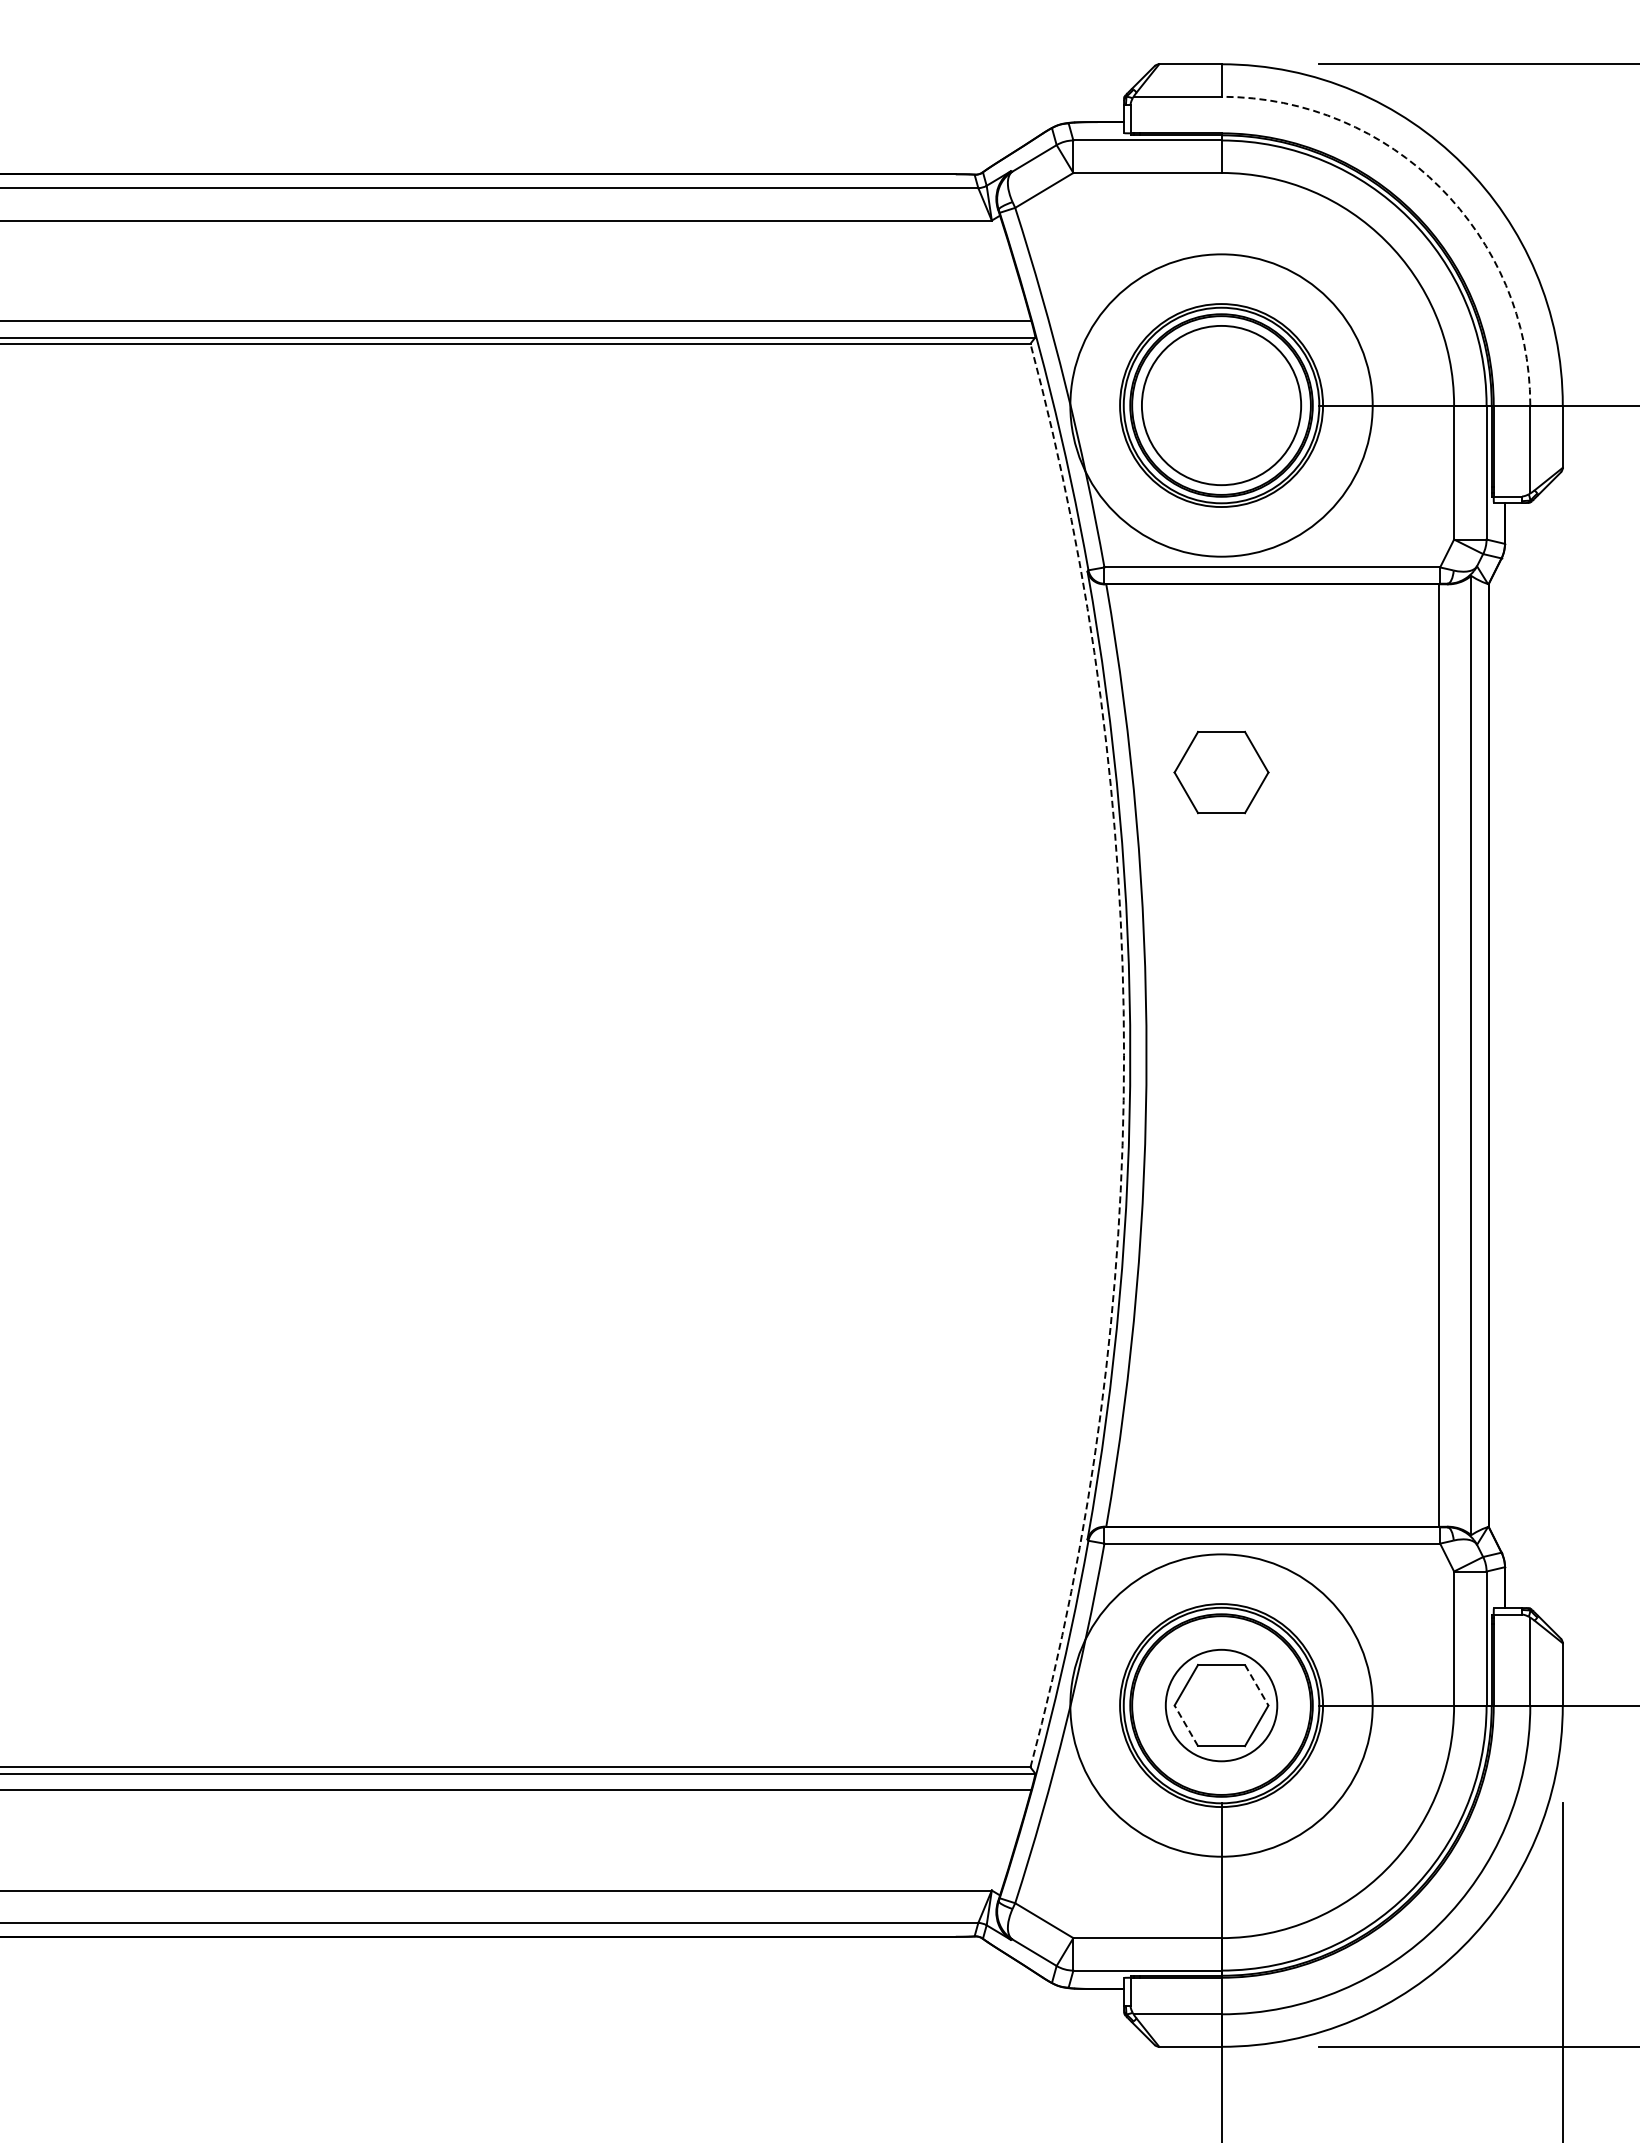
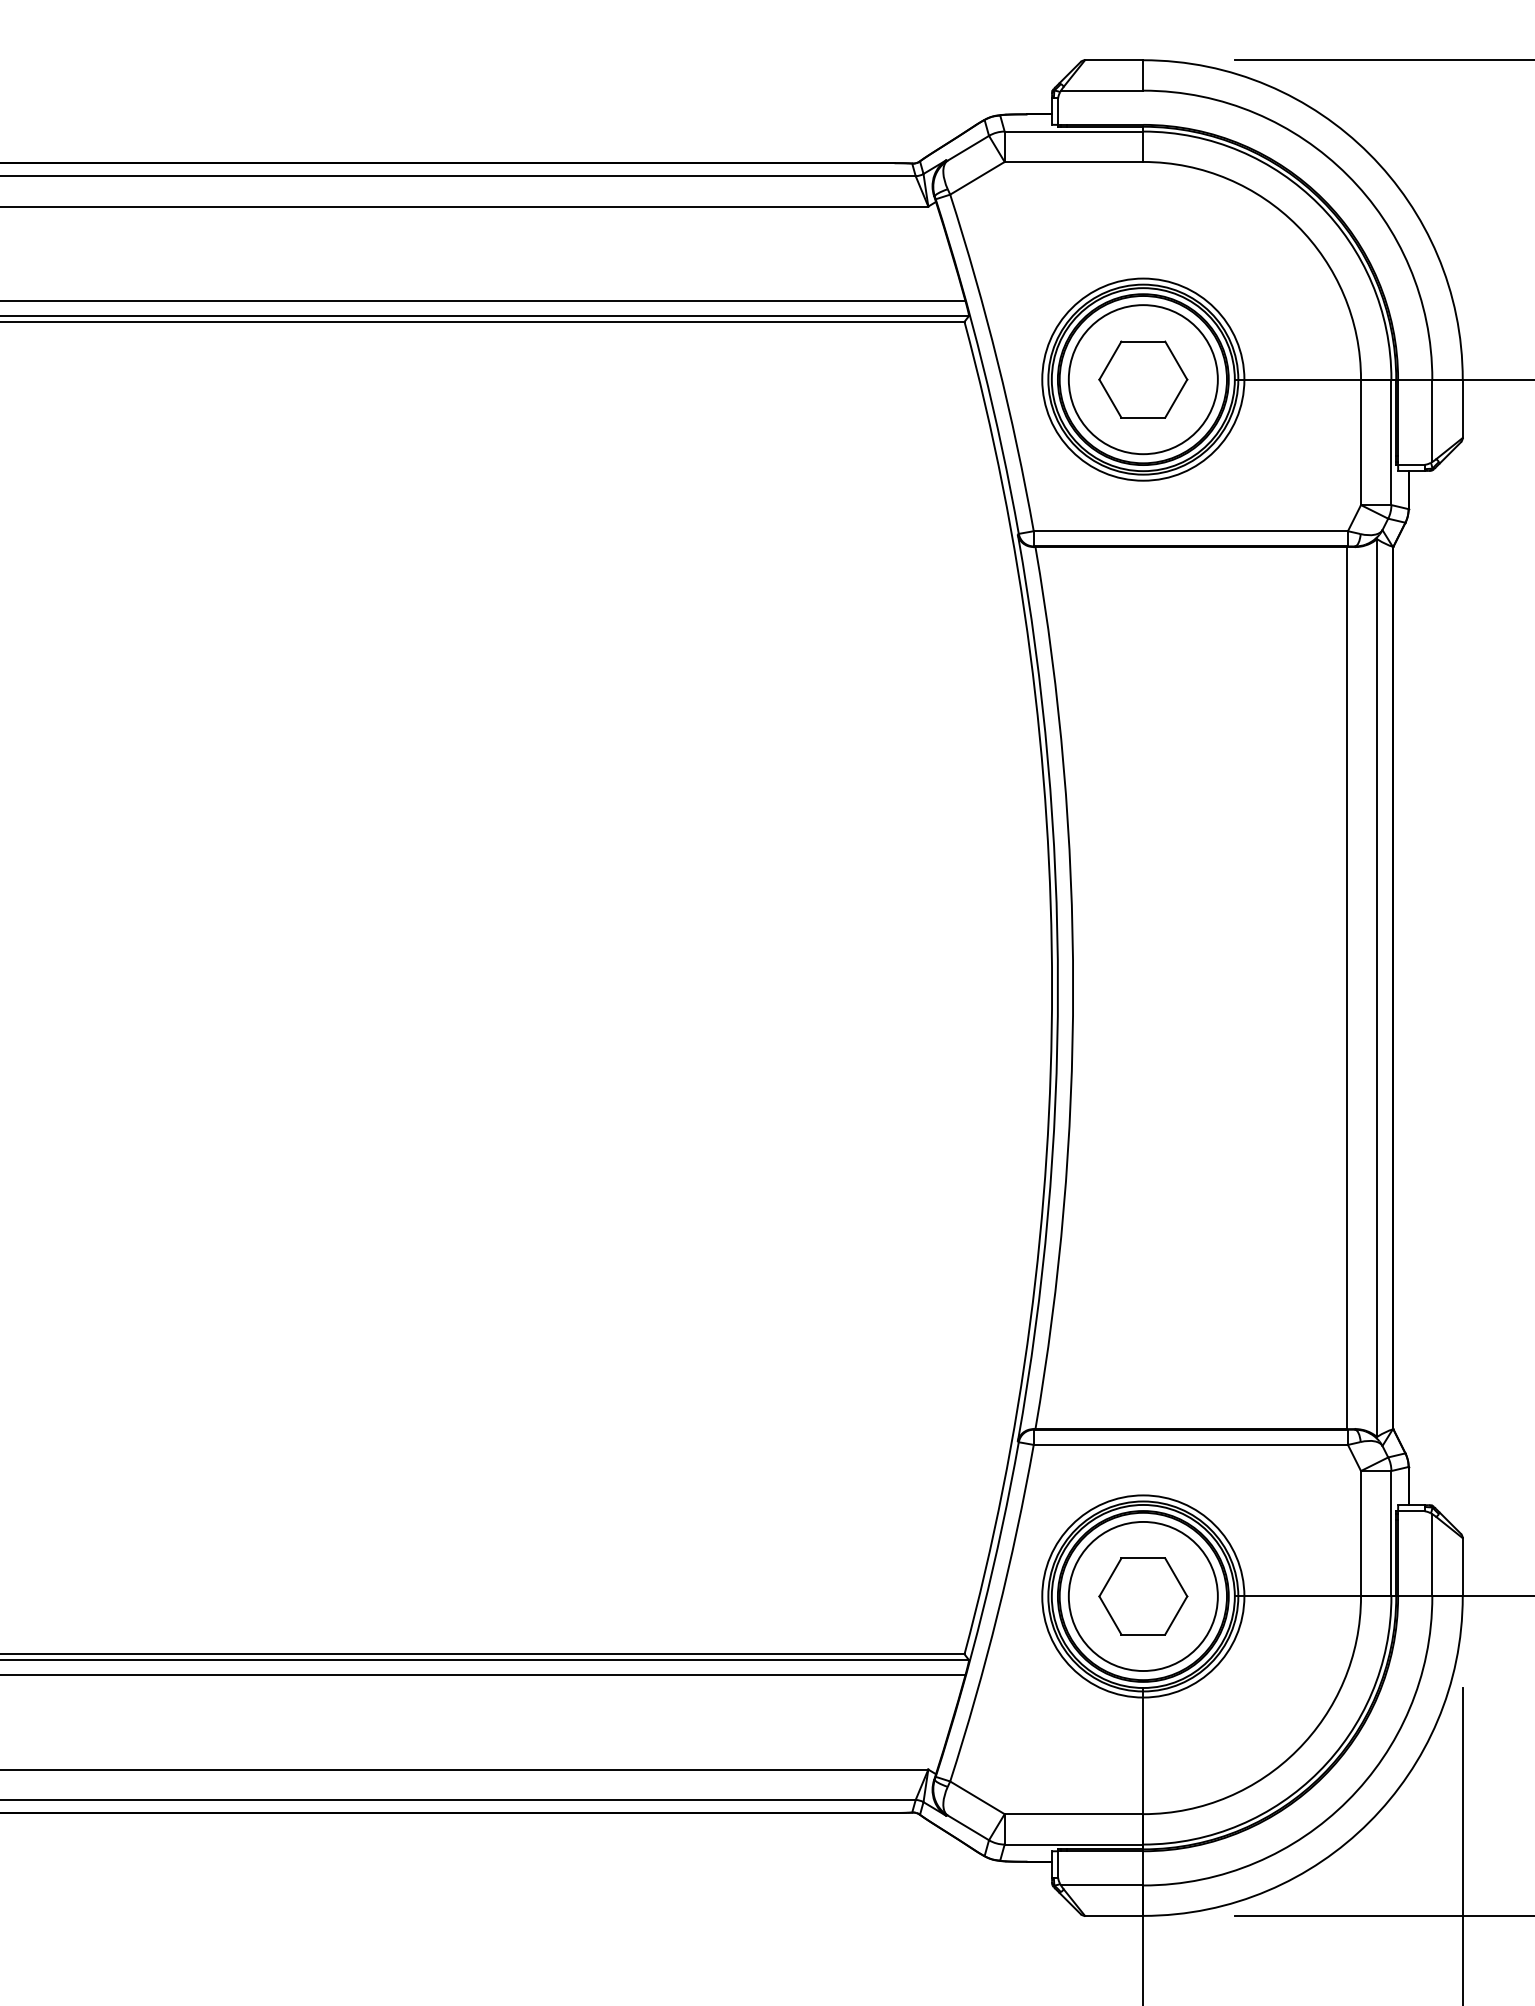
arc: (1439, 187) -> (1347, 175), dashed -> solid
circle: (1221, 405) -> (1143, 379), size x0.71
part: (1221, 772) -> (1143, 379), moved
arc: (1124, 1055) -> (1052, 988), dashed -> solid
line: (1256, 1685) -> (1176, 1577), dashed -> solid
circle: (1221, 1705) -> (1143, 1596), size x0.71
circle: (1221, 1705) -> (1143, 1596), size x1.43
line: (1186, 1725) -> (1110, 1615), dashed -> solid

